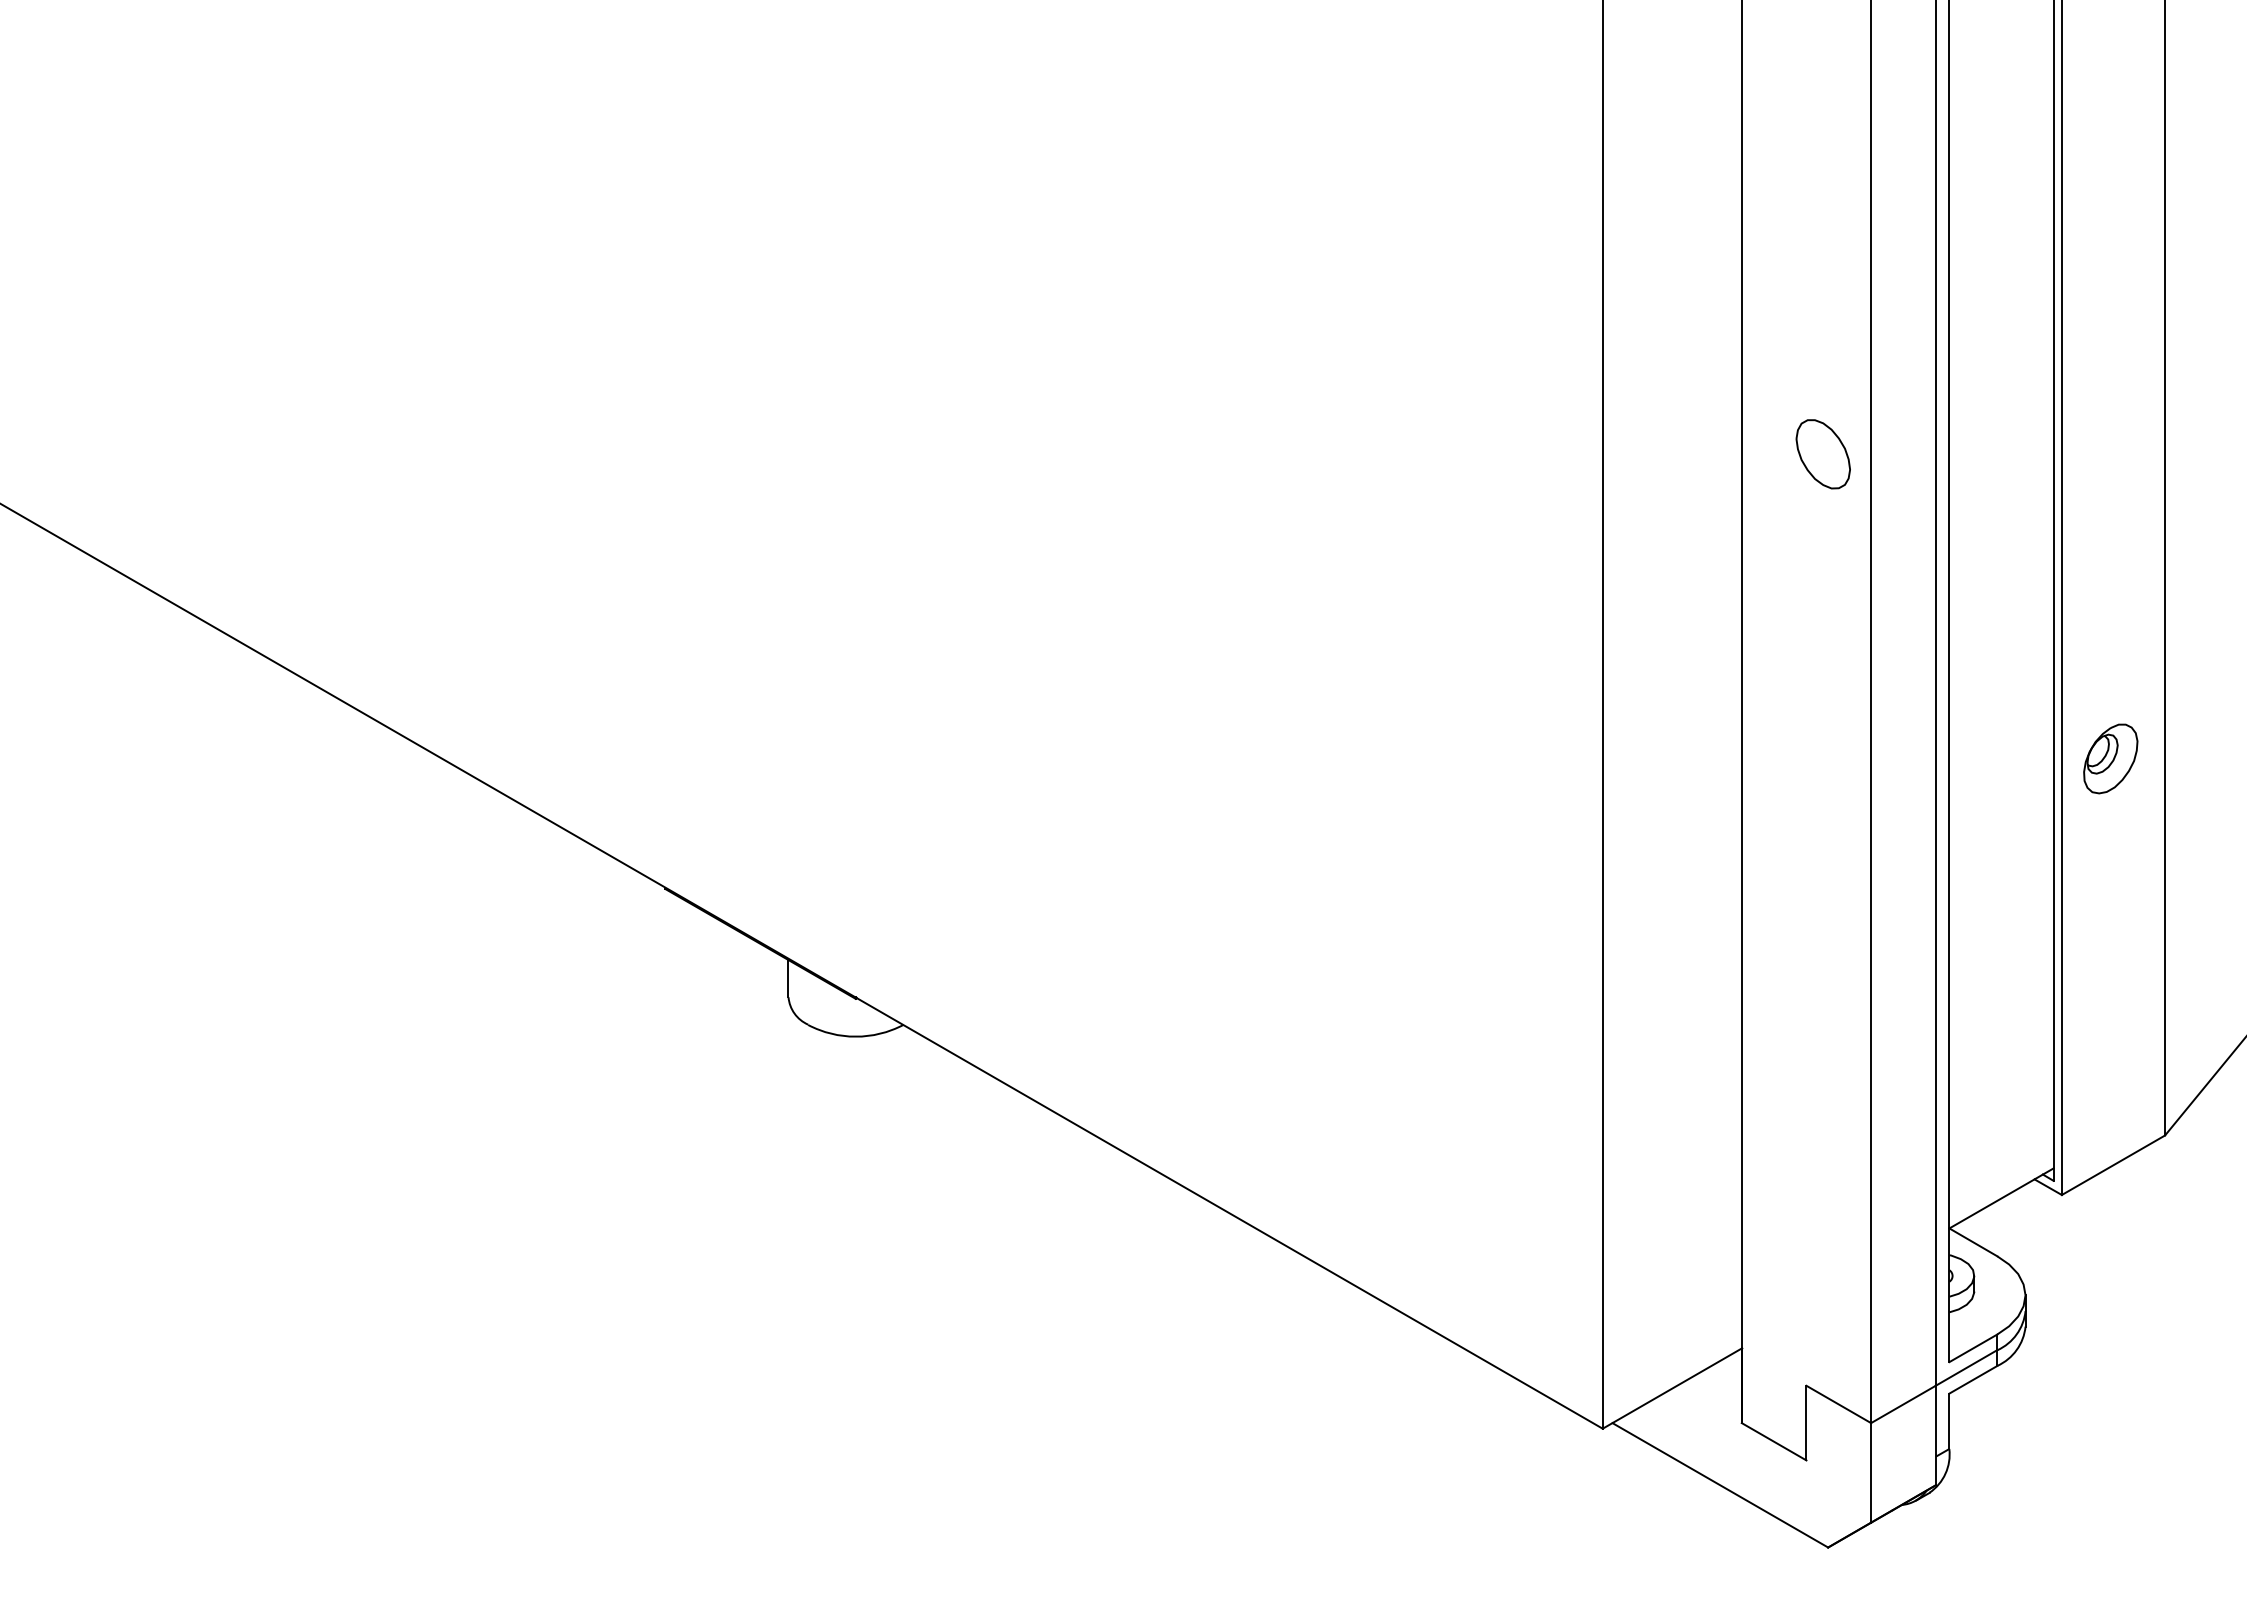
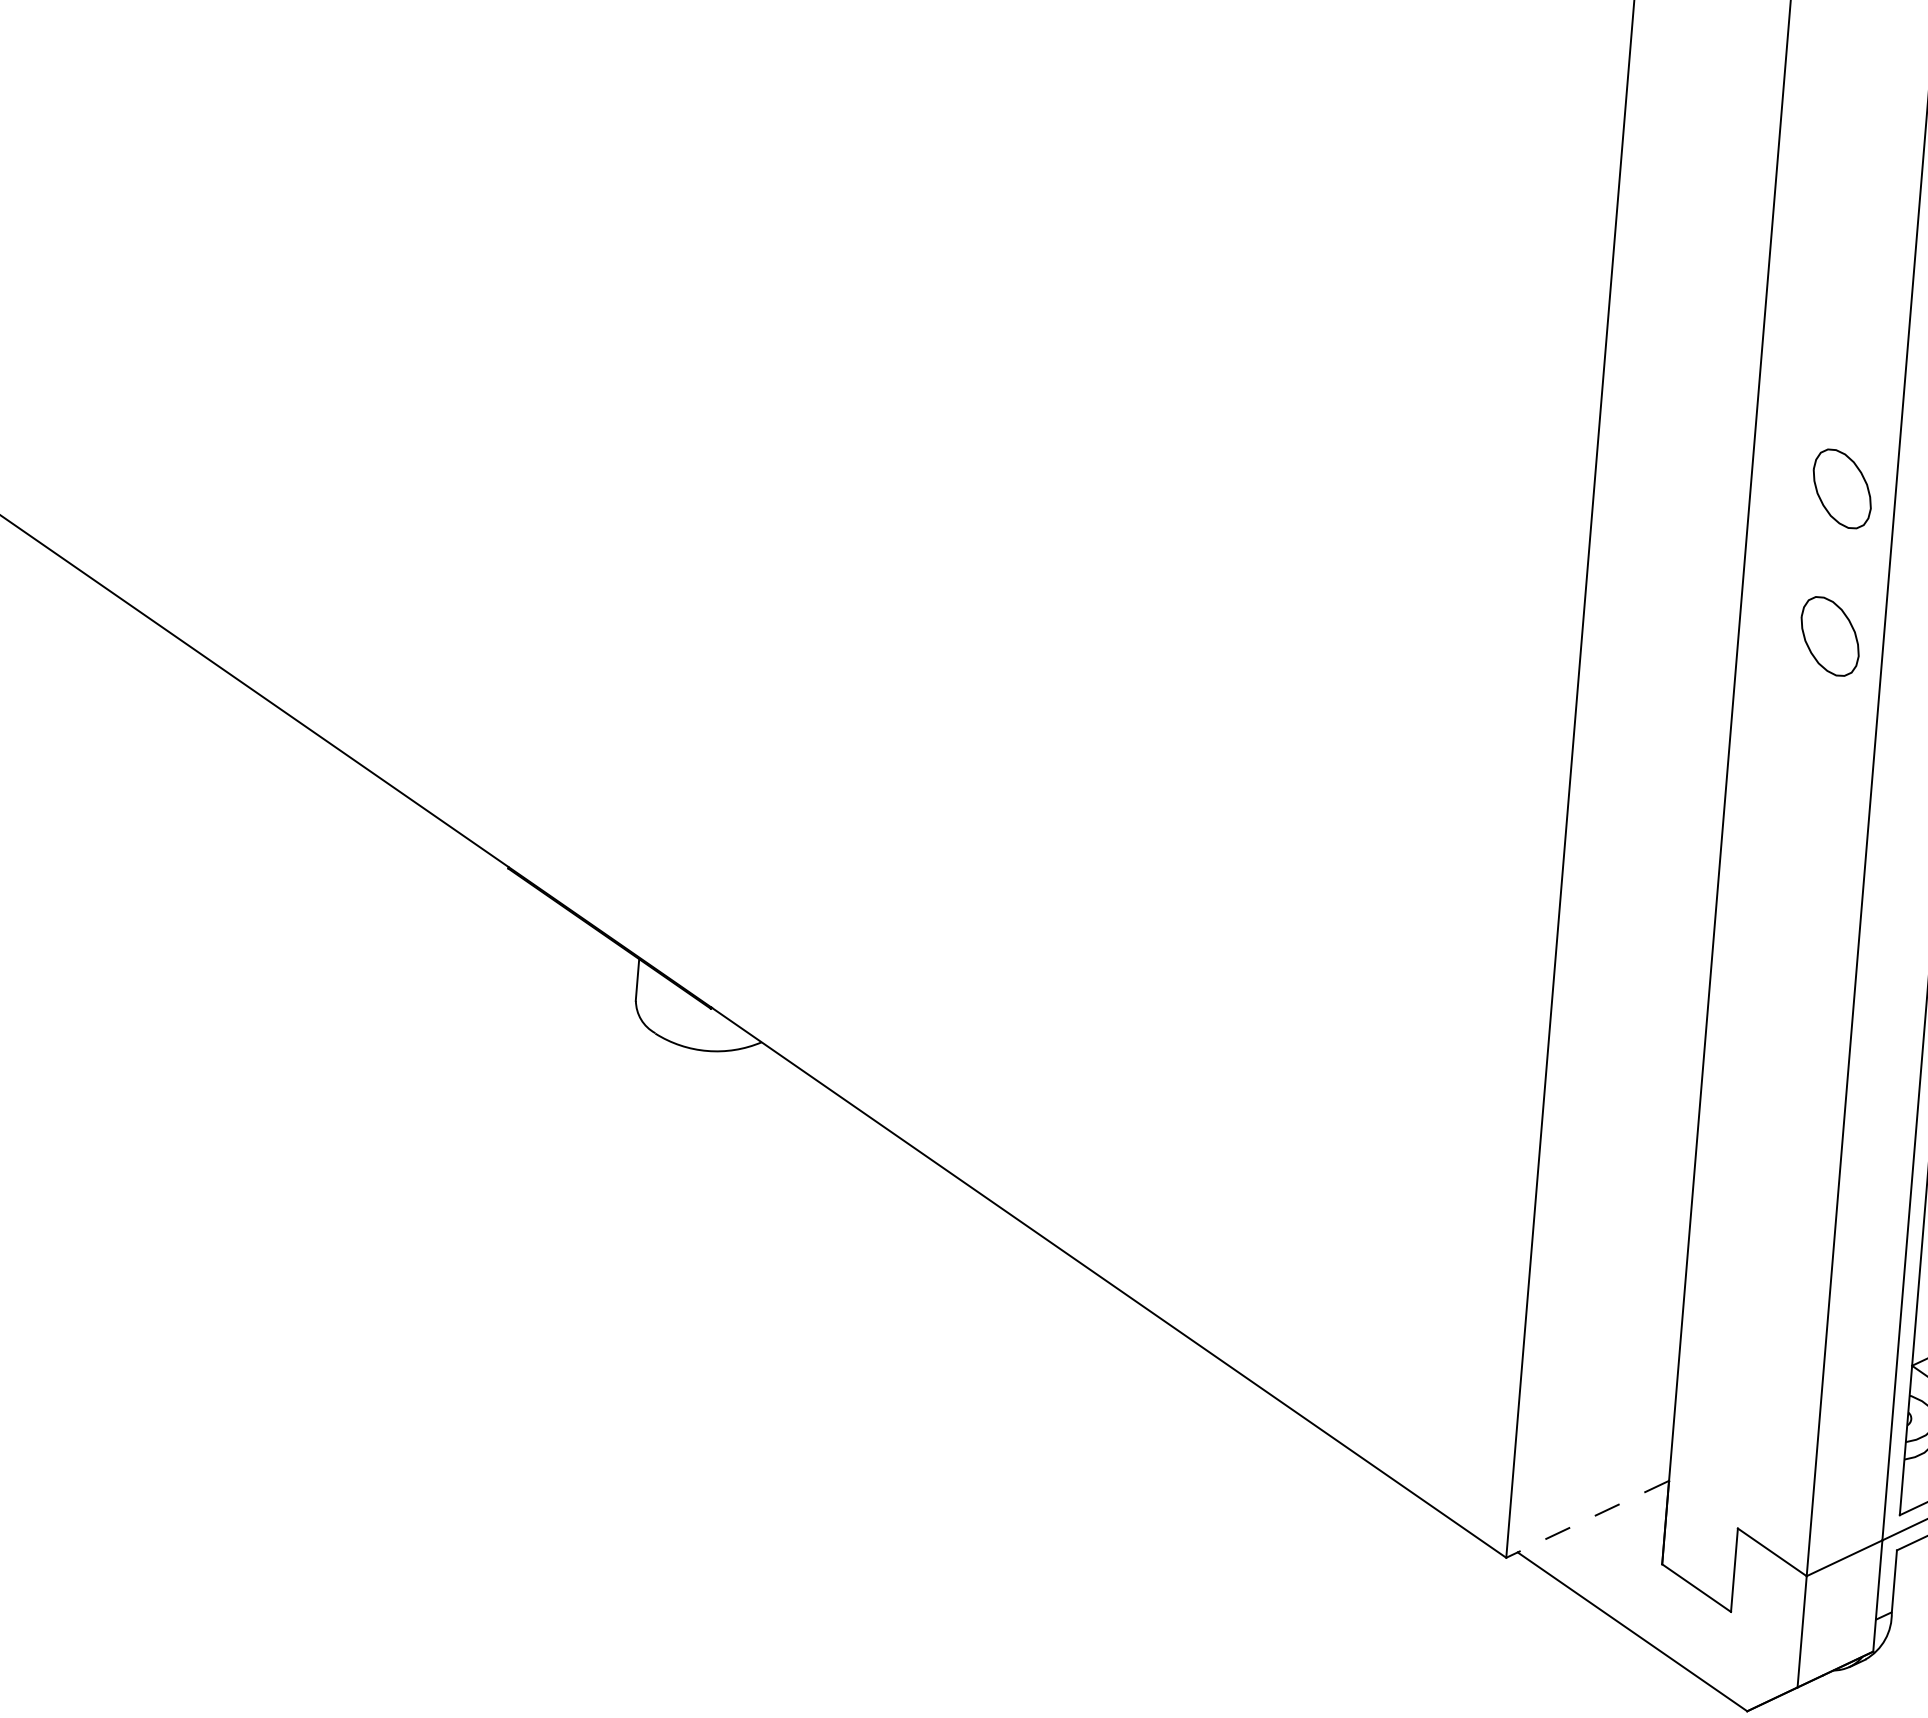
part: (1822, 586) -> (1829, 636), added
line: (1671, 1388) -> (1586, 1519), solid -> dashed

